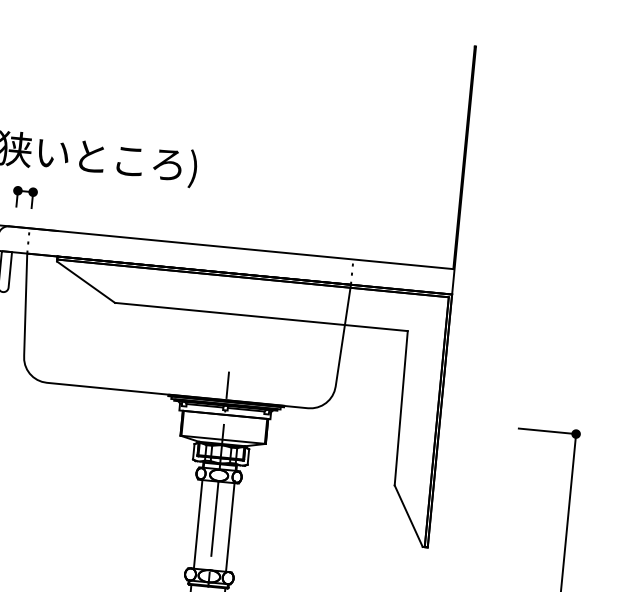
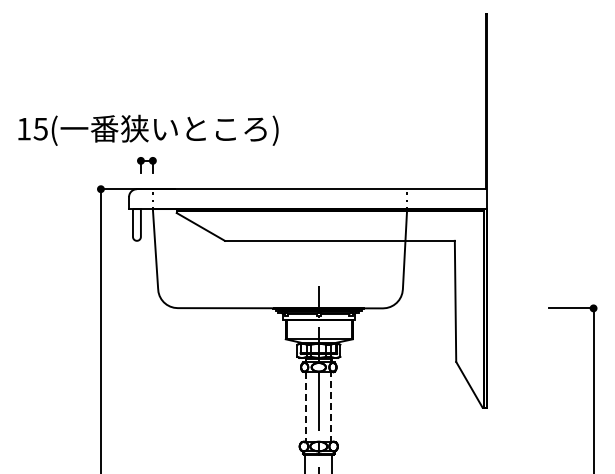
line: (198, 523) -> (306, 406), solid -> dashed
line: (230, 526) -> (331, 406), solid -> dashed

